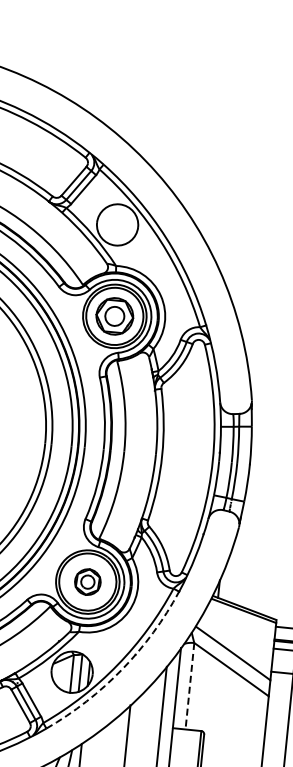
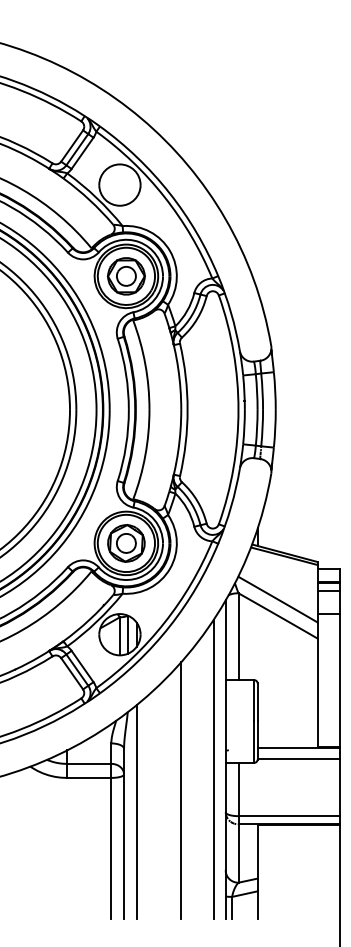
part: (87, 582) -> (126, 543), size x1.43
arc: (122, 669) -> (169, 626), dashed -> solid
line: (189, 687) -> (238, 637), dashed -> solid

